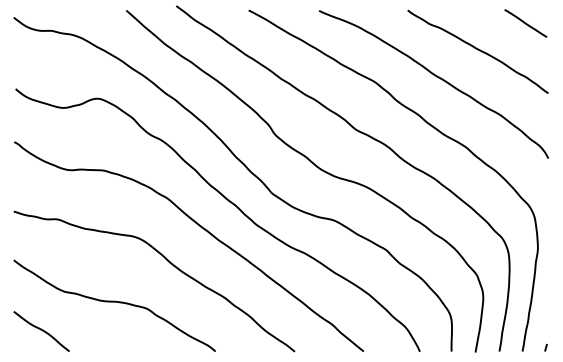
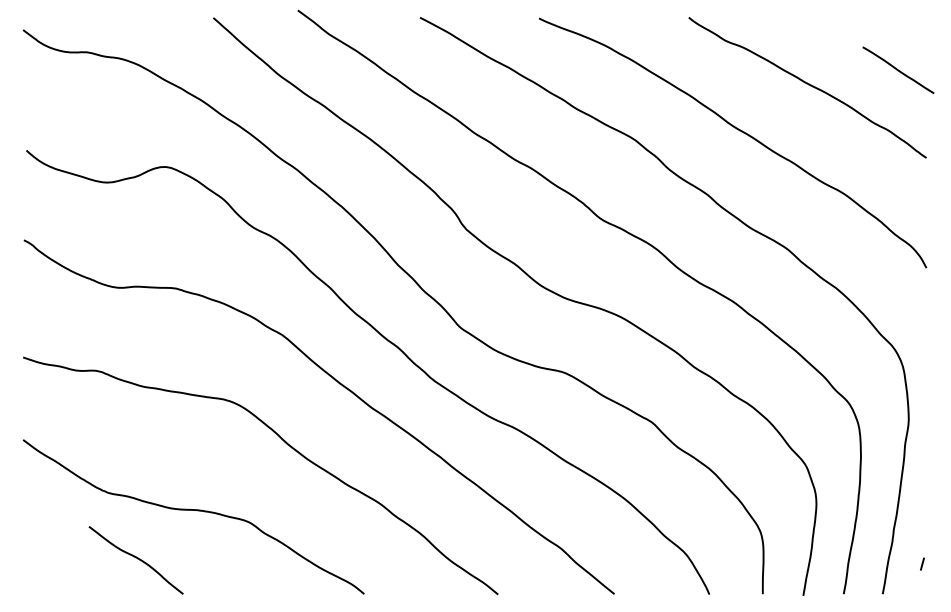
line: (525, 23) -> (897, 70), moved
curve: (41, 330) -> (135, 558), moved
line: (545, 347) -> (921, 563), moved

